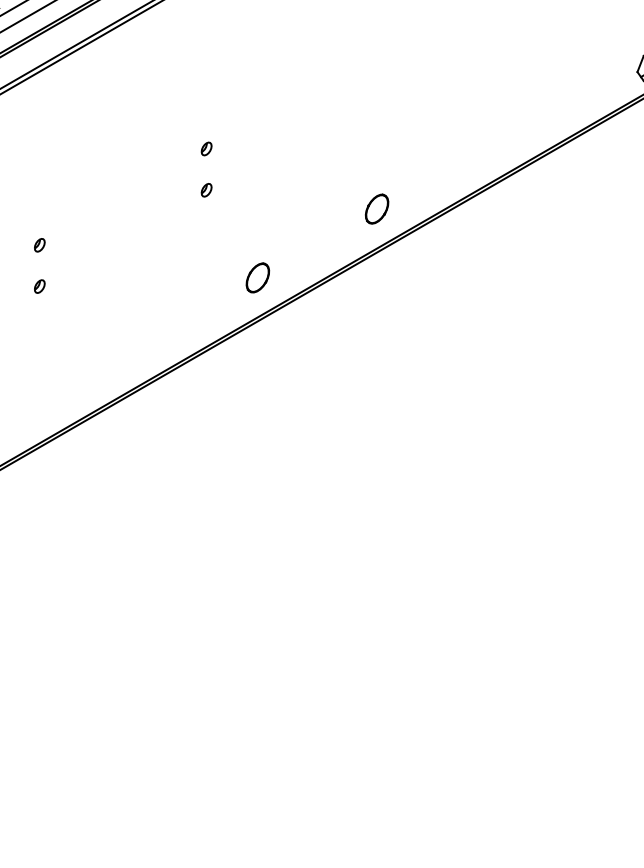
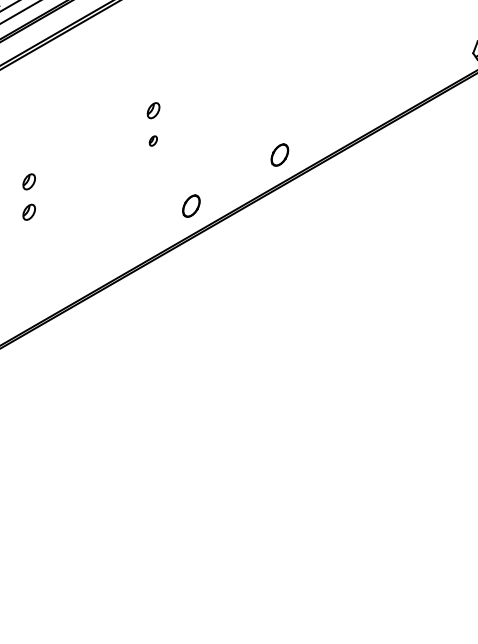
part: (205, 147) -> (152, 109), size x1.6
part: (39, 244) -> (29, 181), size x1.6
part: (39, 286) -> (29, 212), size x1.6

